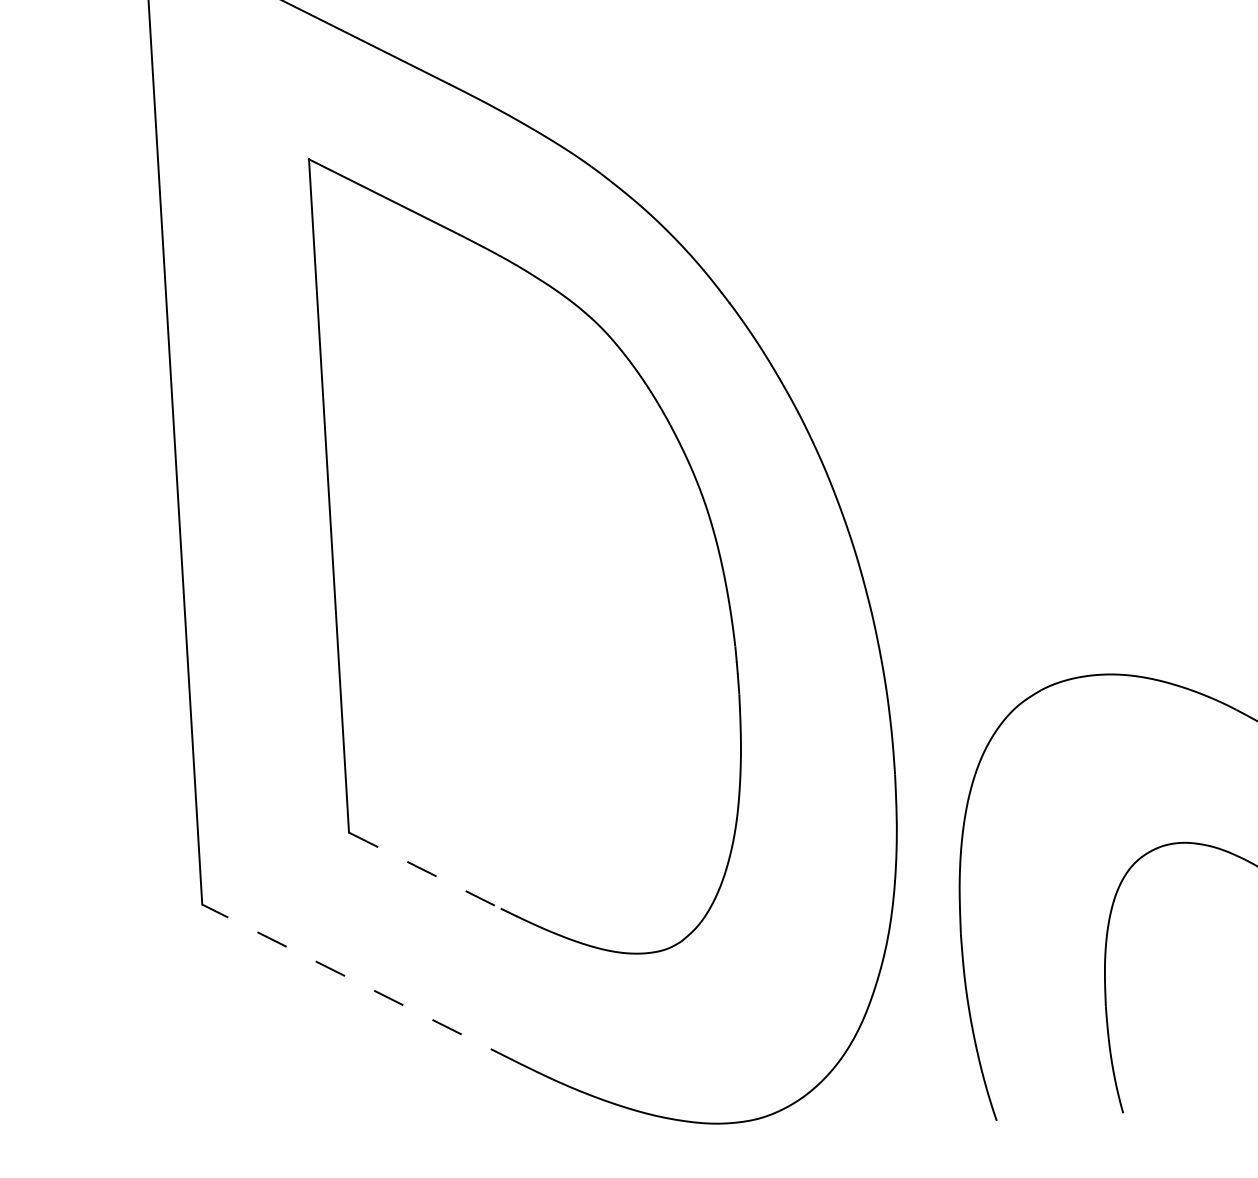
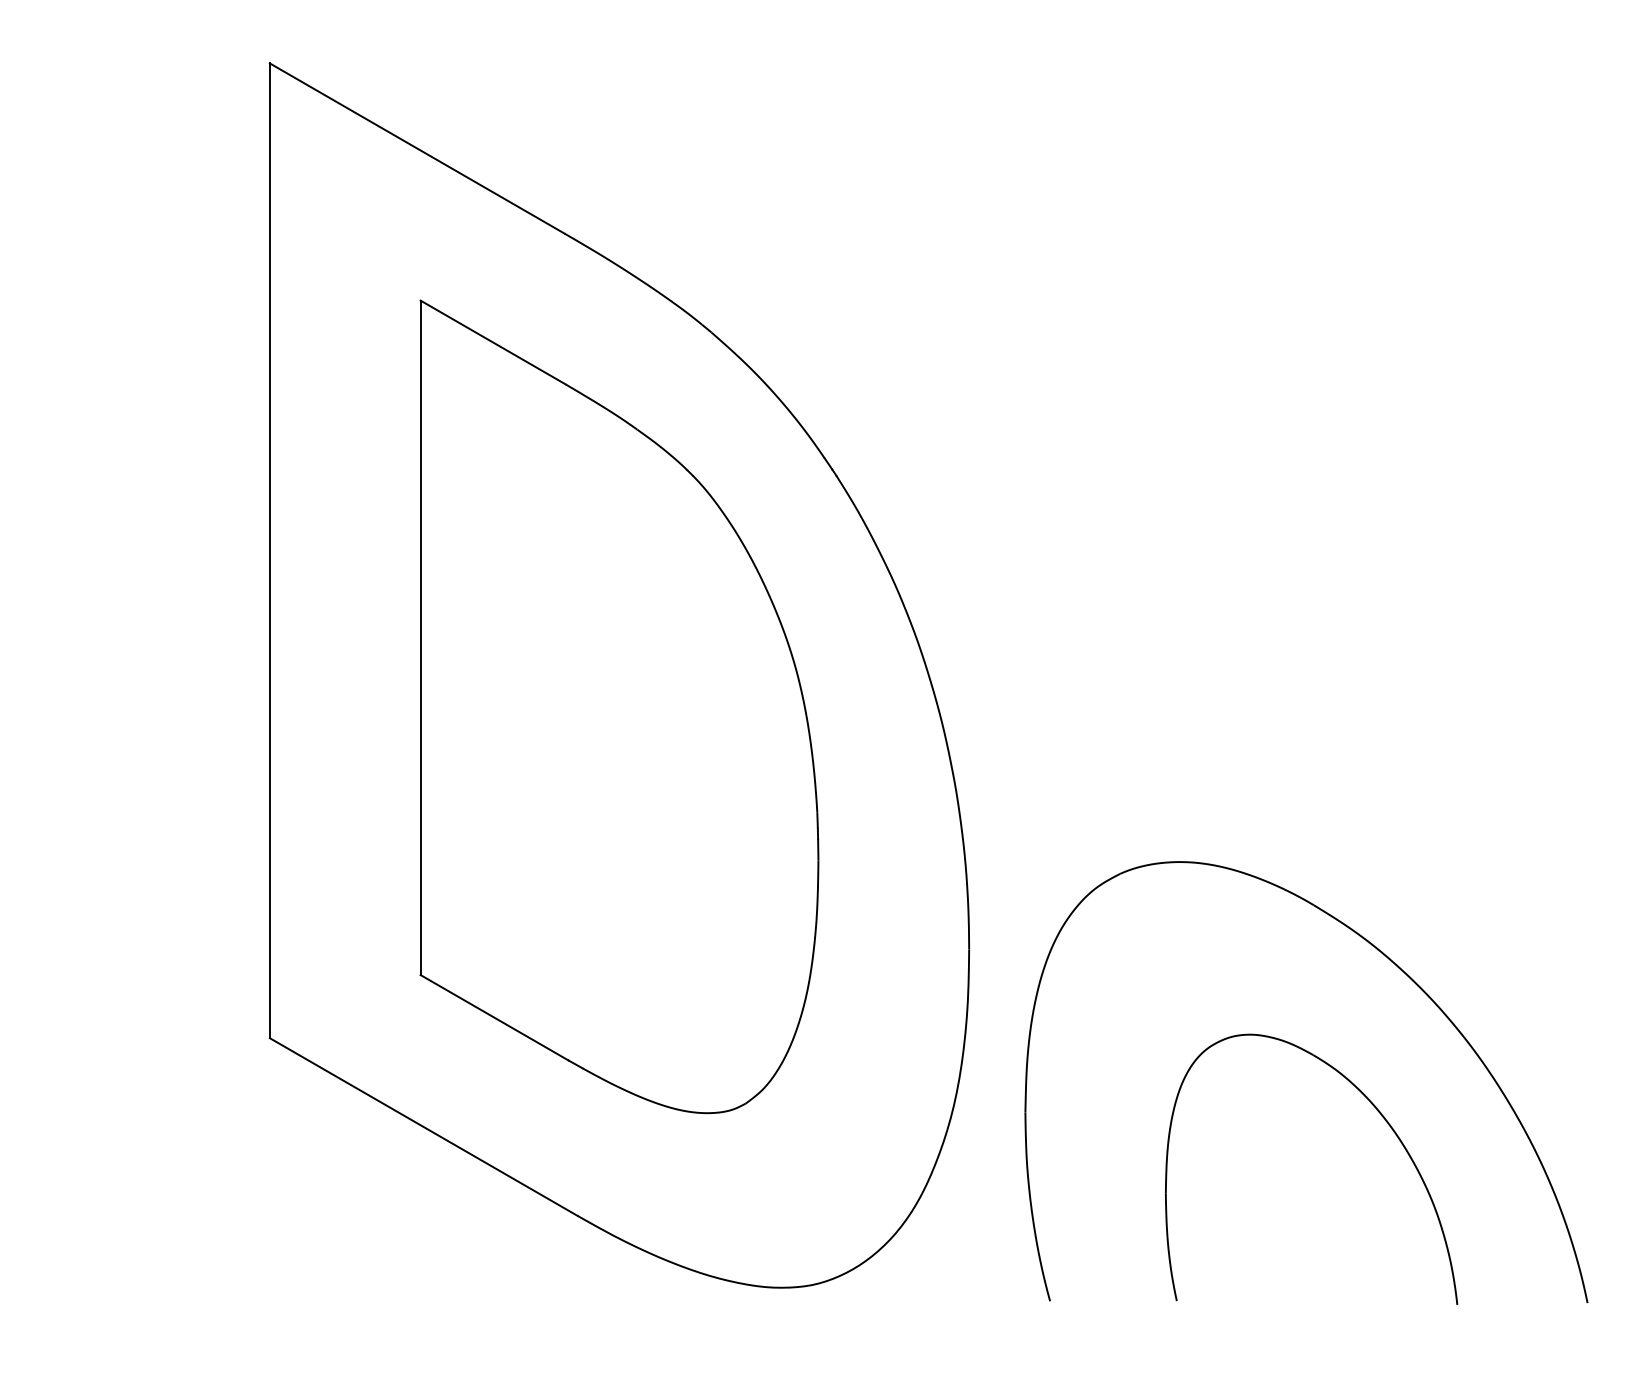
line: (425, 870) -> (494, 1017), dashed -> solid
line: (360, 984) -> (423, 1127), dashed -> solid

